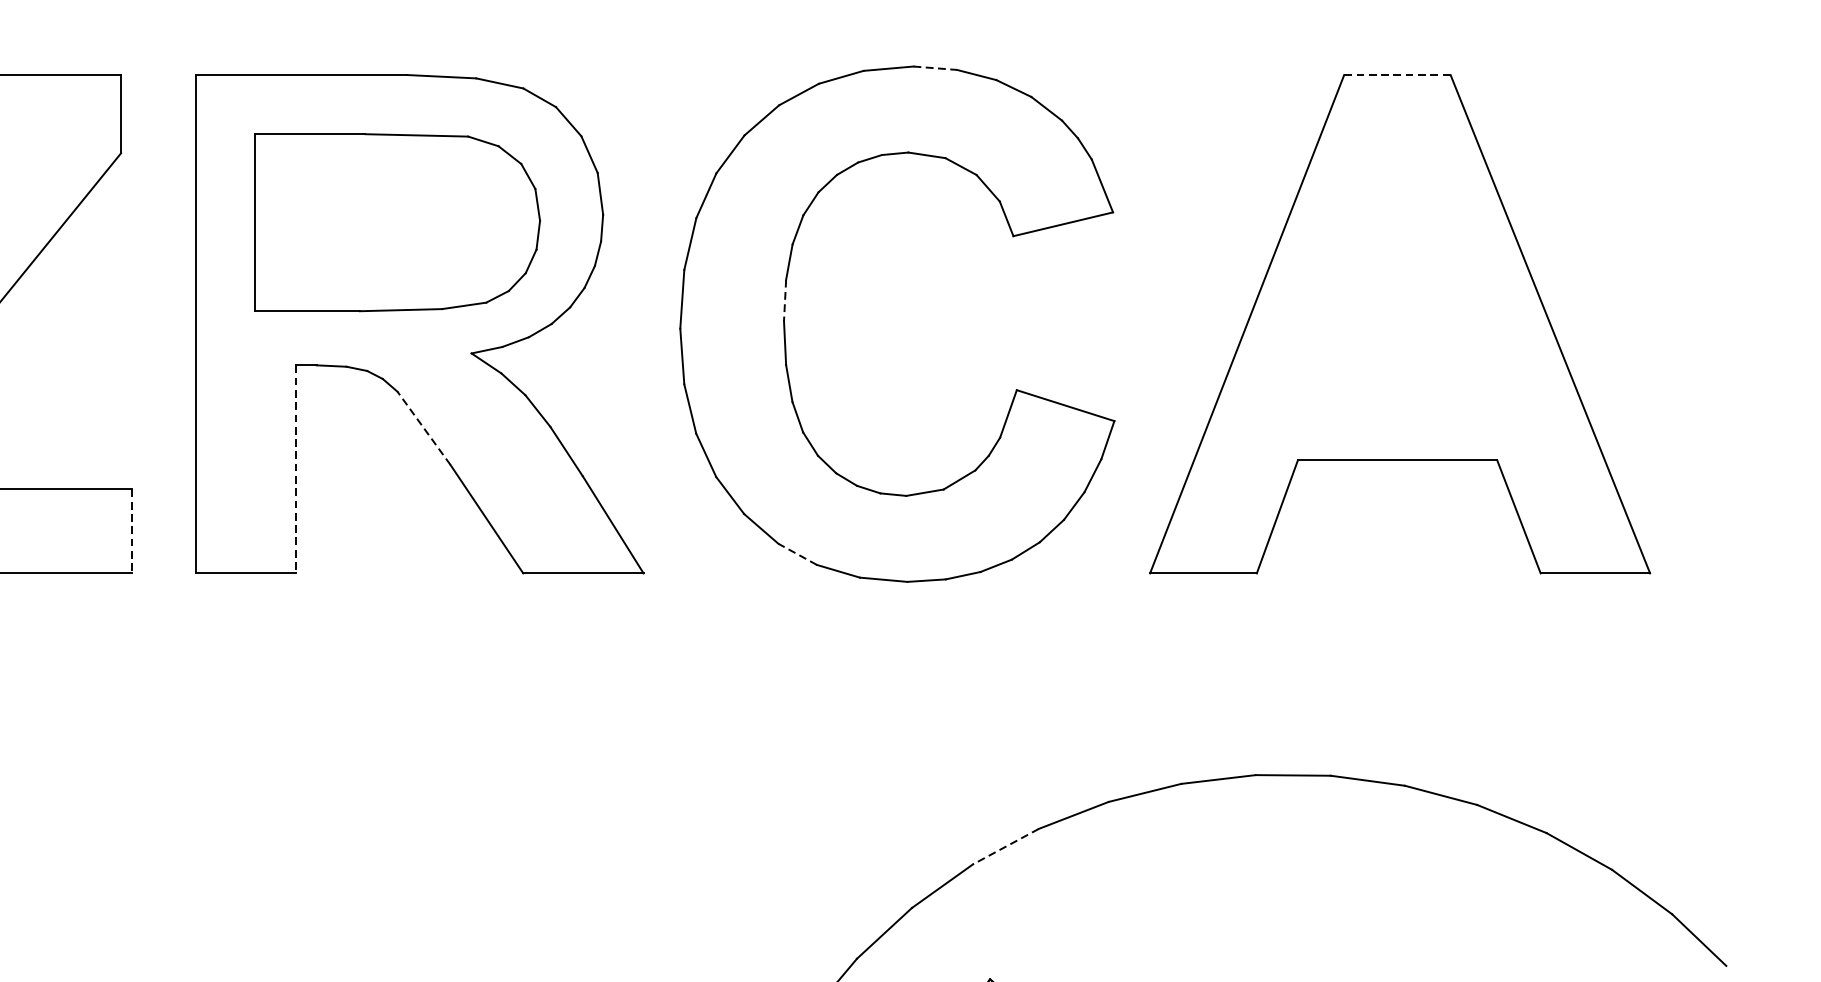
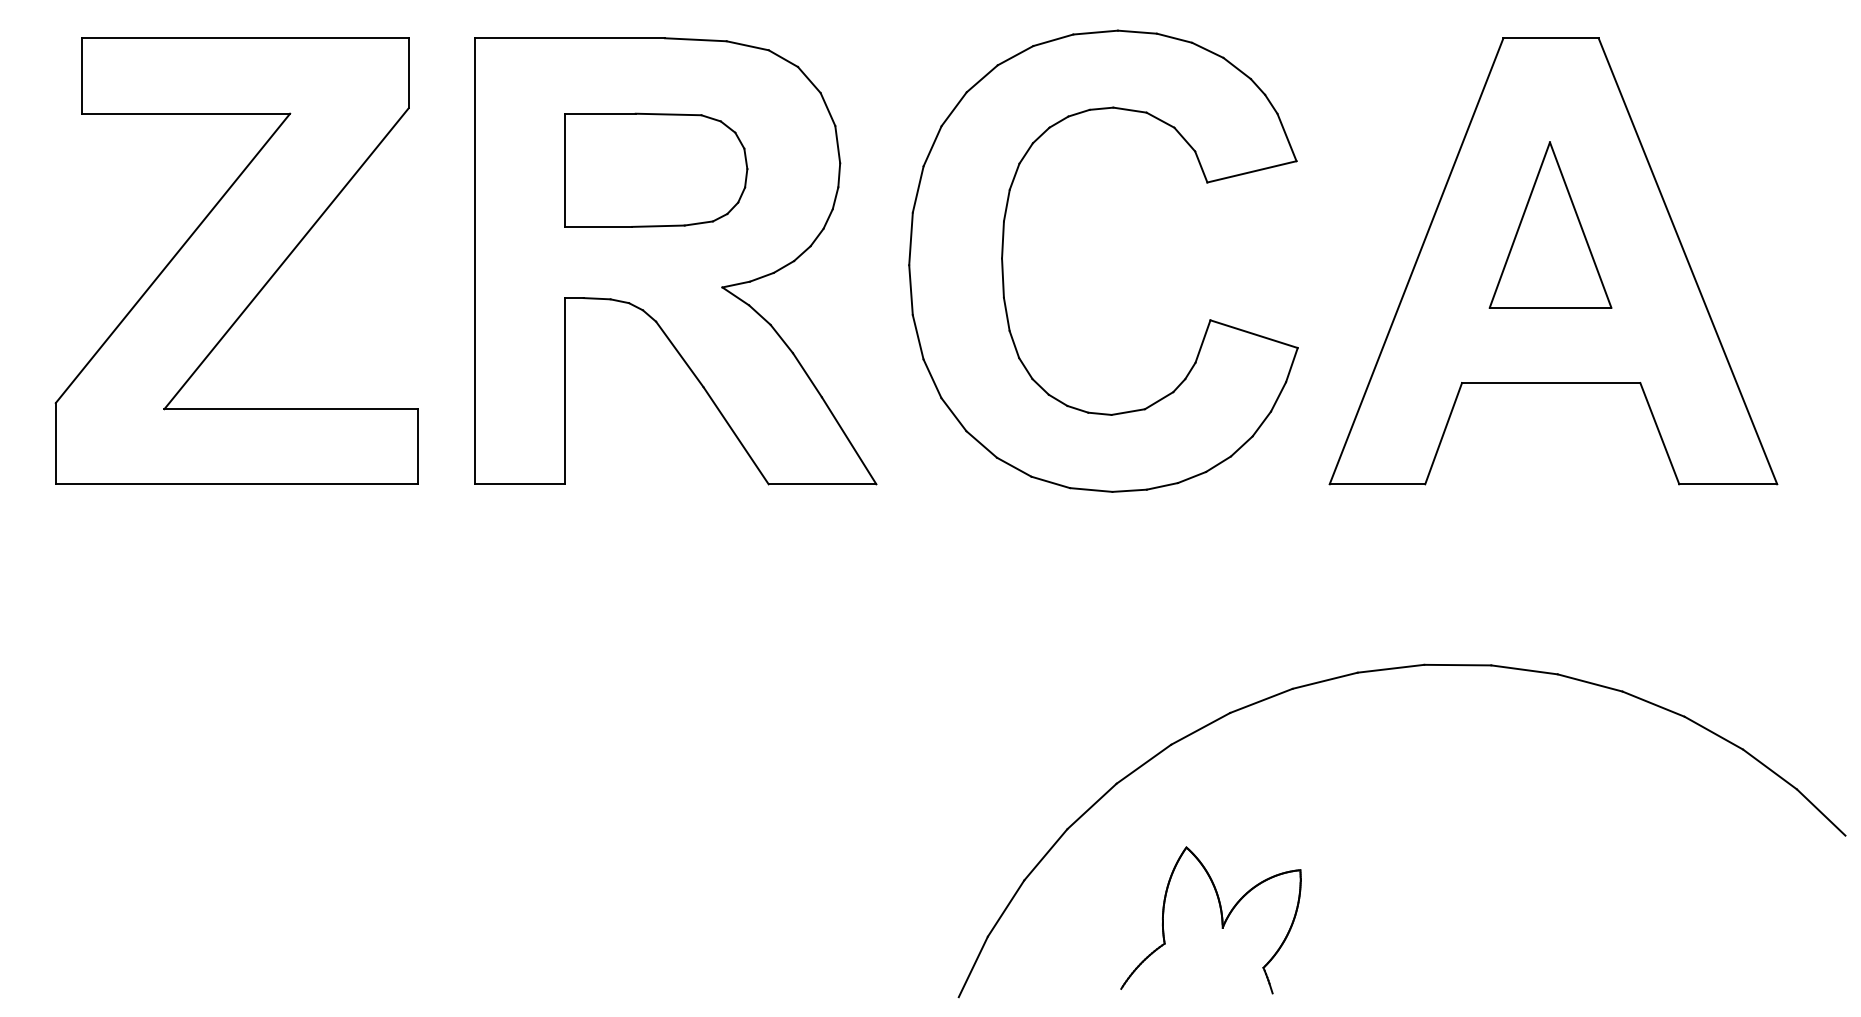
line: (935, 68) -> (1137, 32), dashed -> solid
line: (1397, 75) -> (1551, 38), dashed -> solid
part: (397, 221) -> (656, 169), size x0.71
part: (1396, 283) -> (1550, 224), added
line: (785, 300) -> (1003, 240), dashed -> solid
line: (423, 428) -> (679, 354), dashed -> solid
line: (296, 469) -> (565, 391), dashed -> solid
line: (132, 531) -> (418, 446), dashed -> solid
line: (797, 554) -> (1014, 467), dashed -> solid
line: (1005, 846) -> (1200, 728), dashed -> solid

